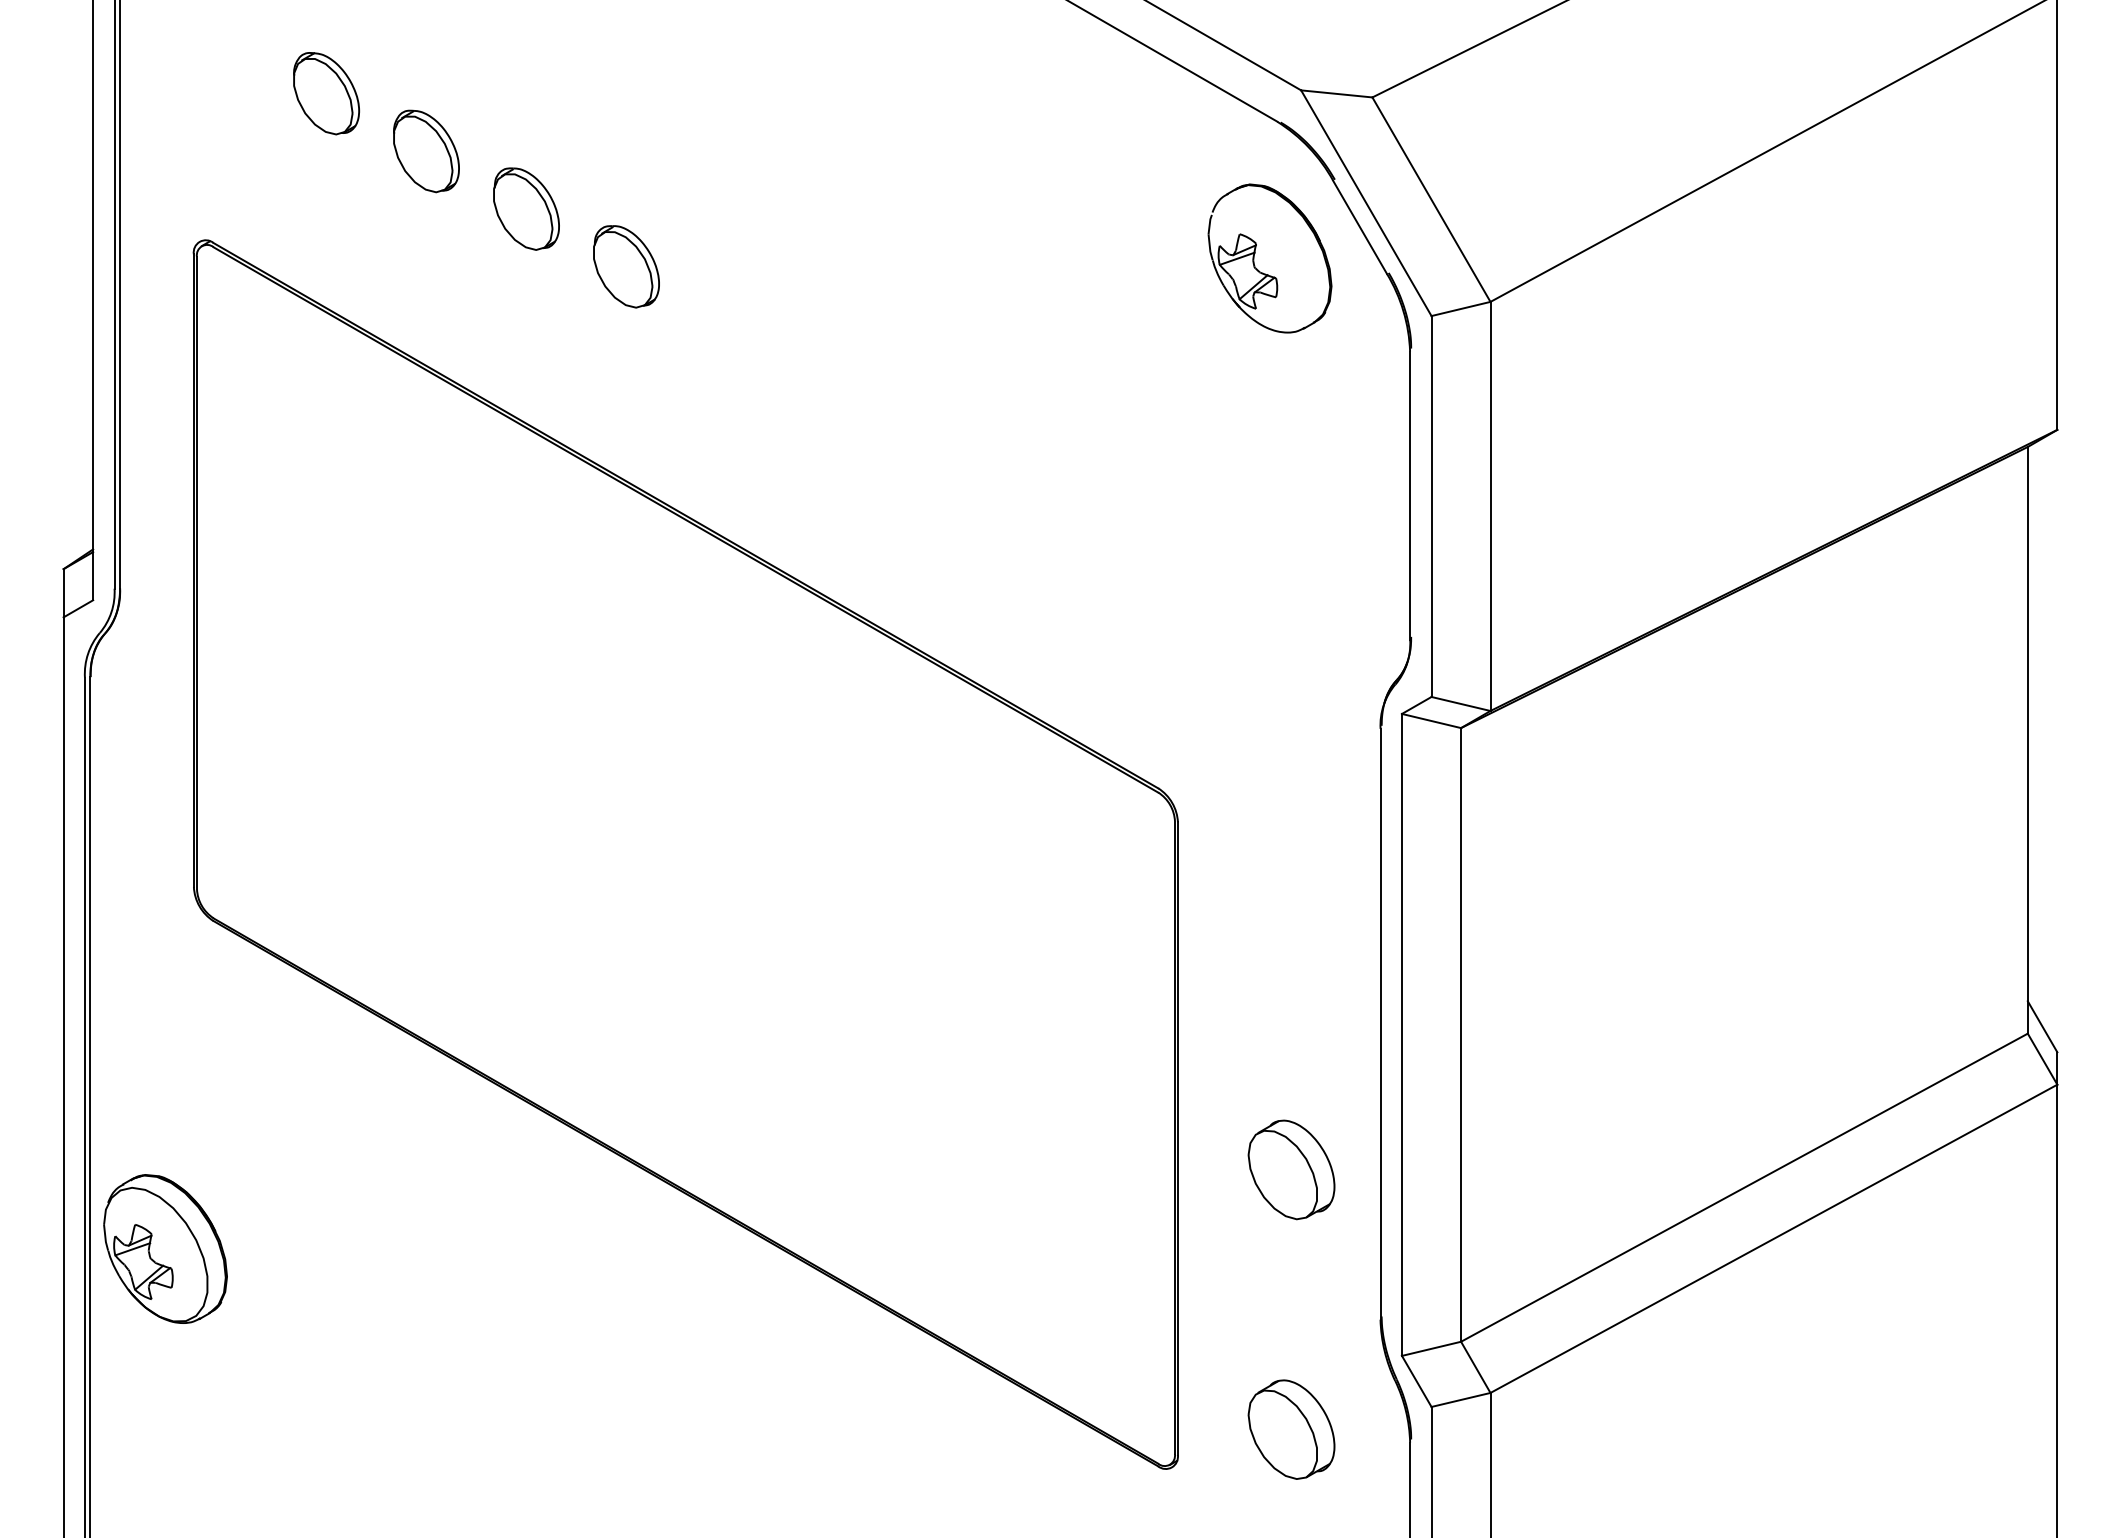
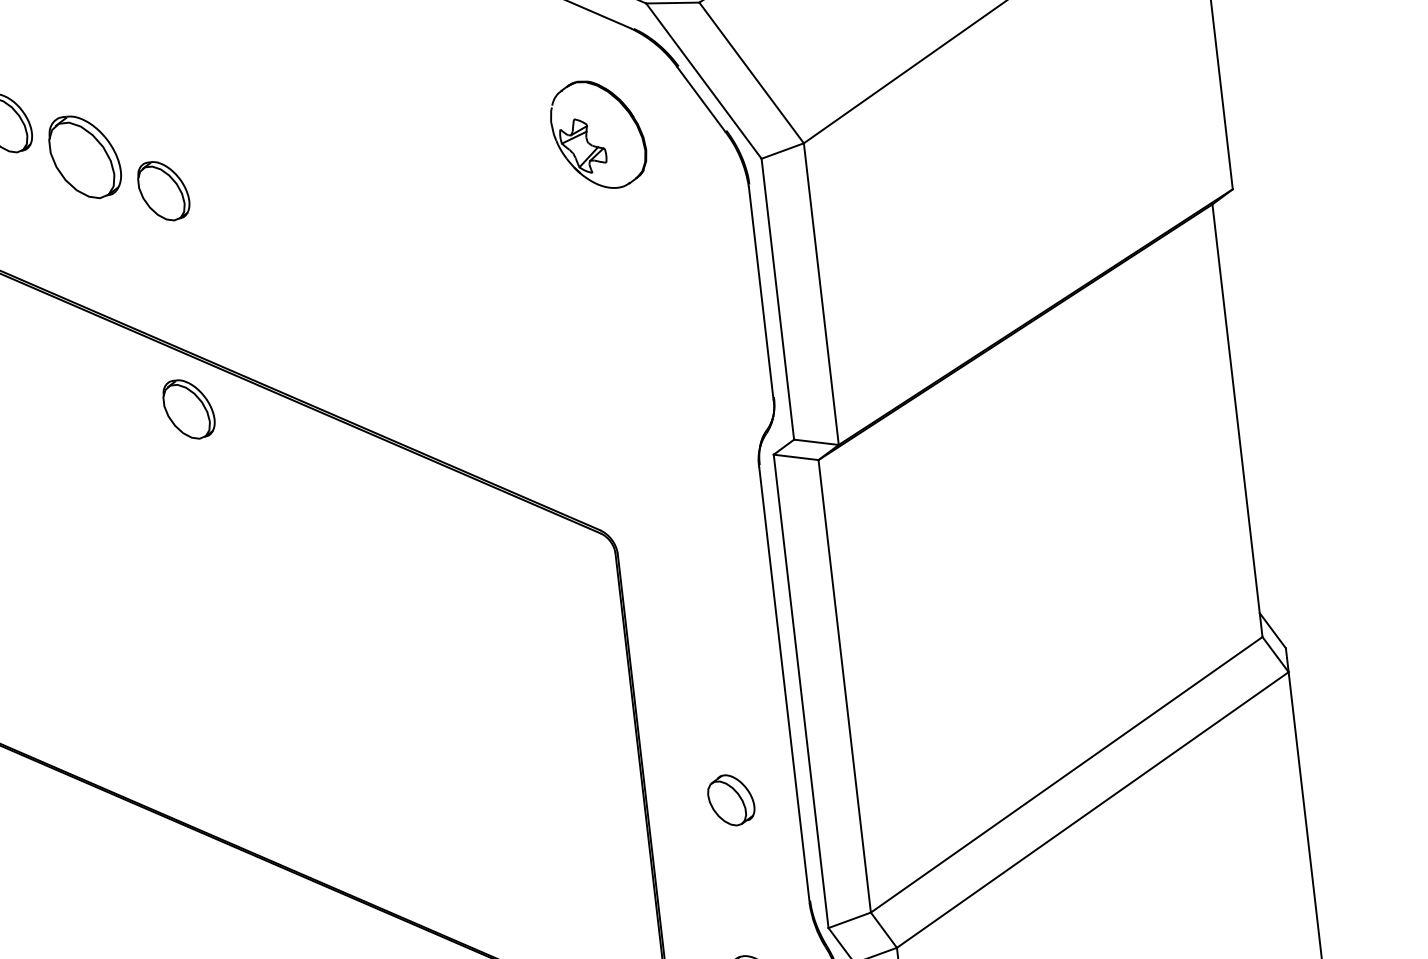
part: (526, 208) -> (85, 156), size x1.4
part: (1255, 253) -> (587, 132), moved
part: (626, 562) -> (189, 409), added
part: (1291, 1169) -> (731, 800), size x0.7

